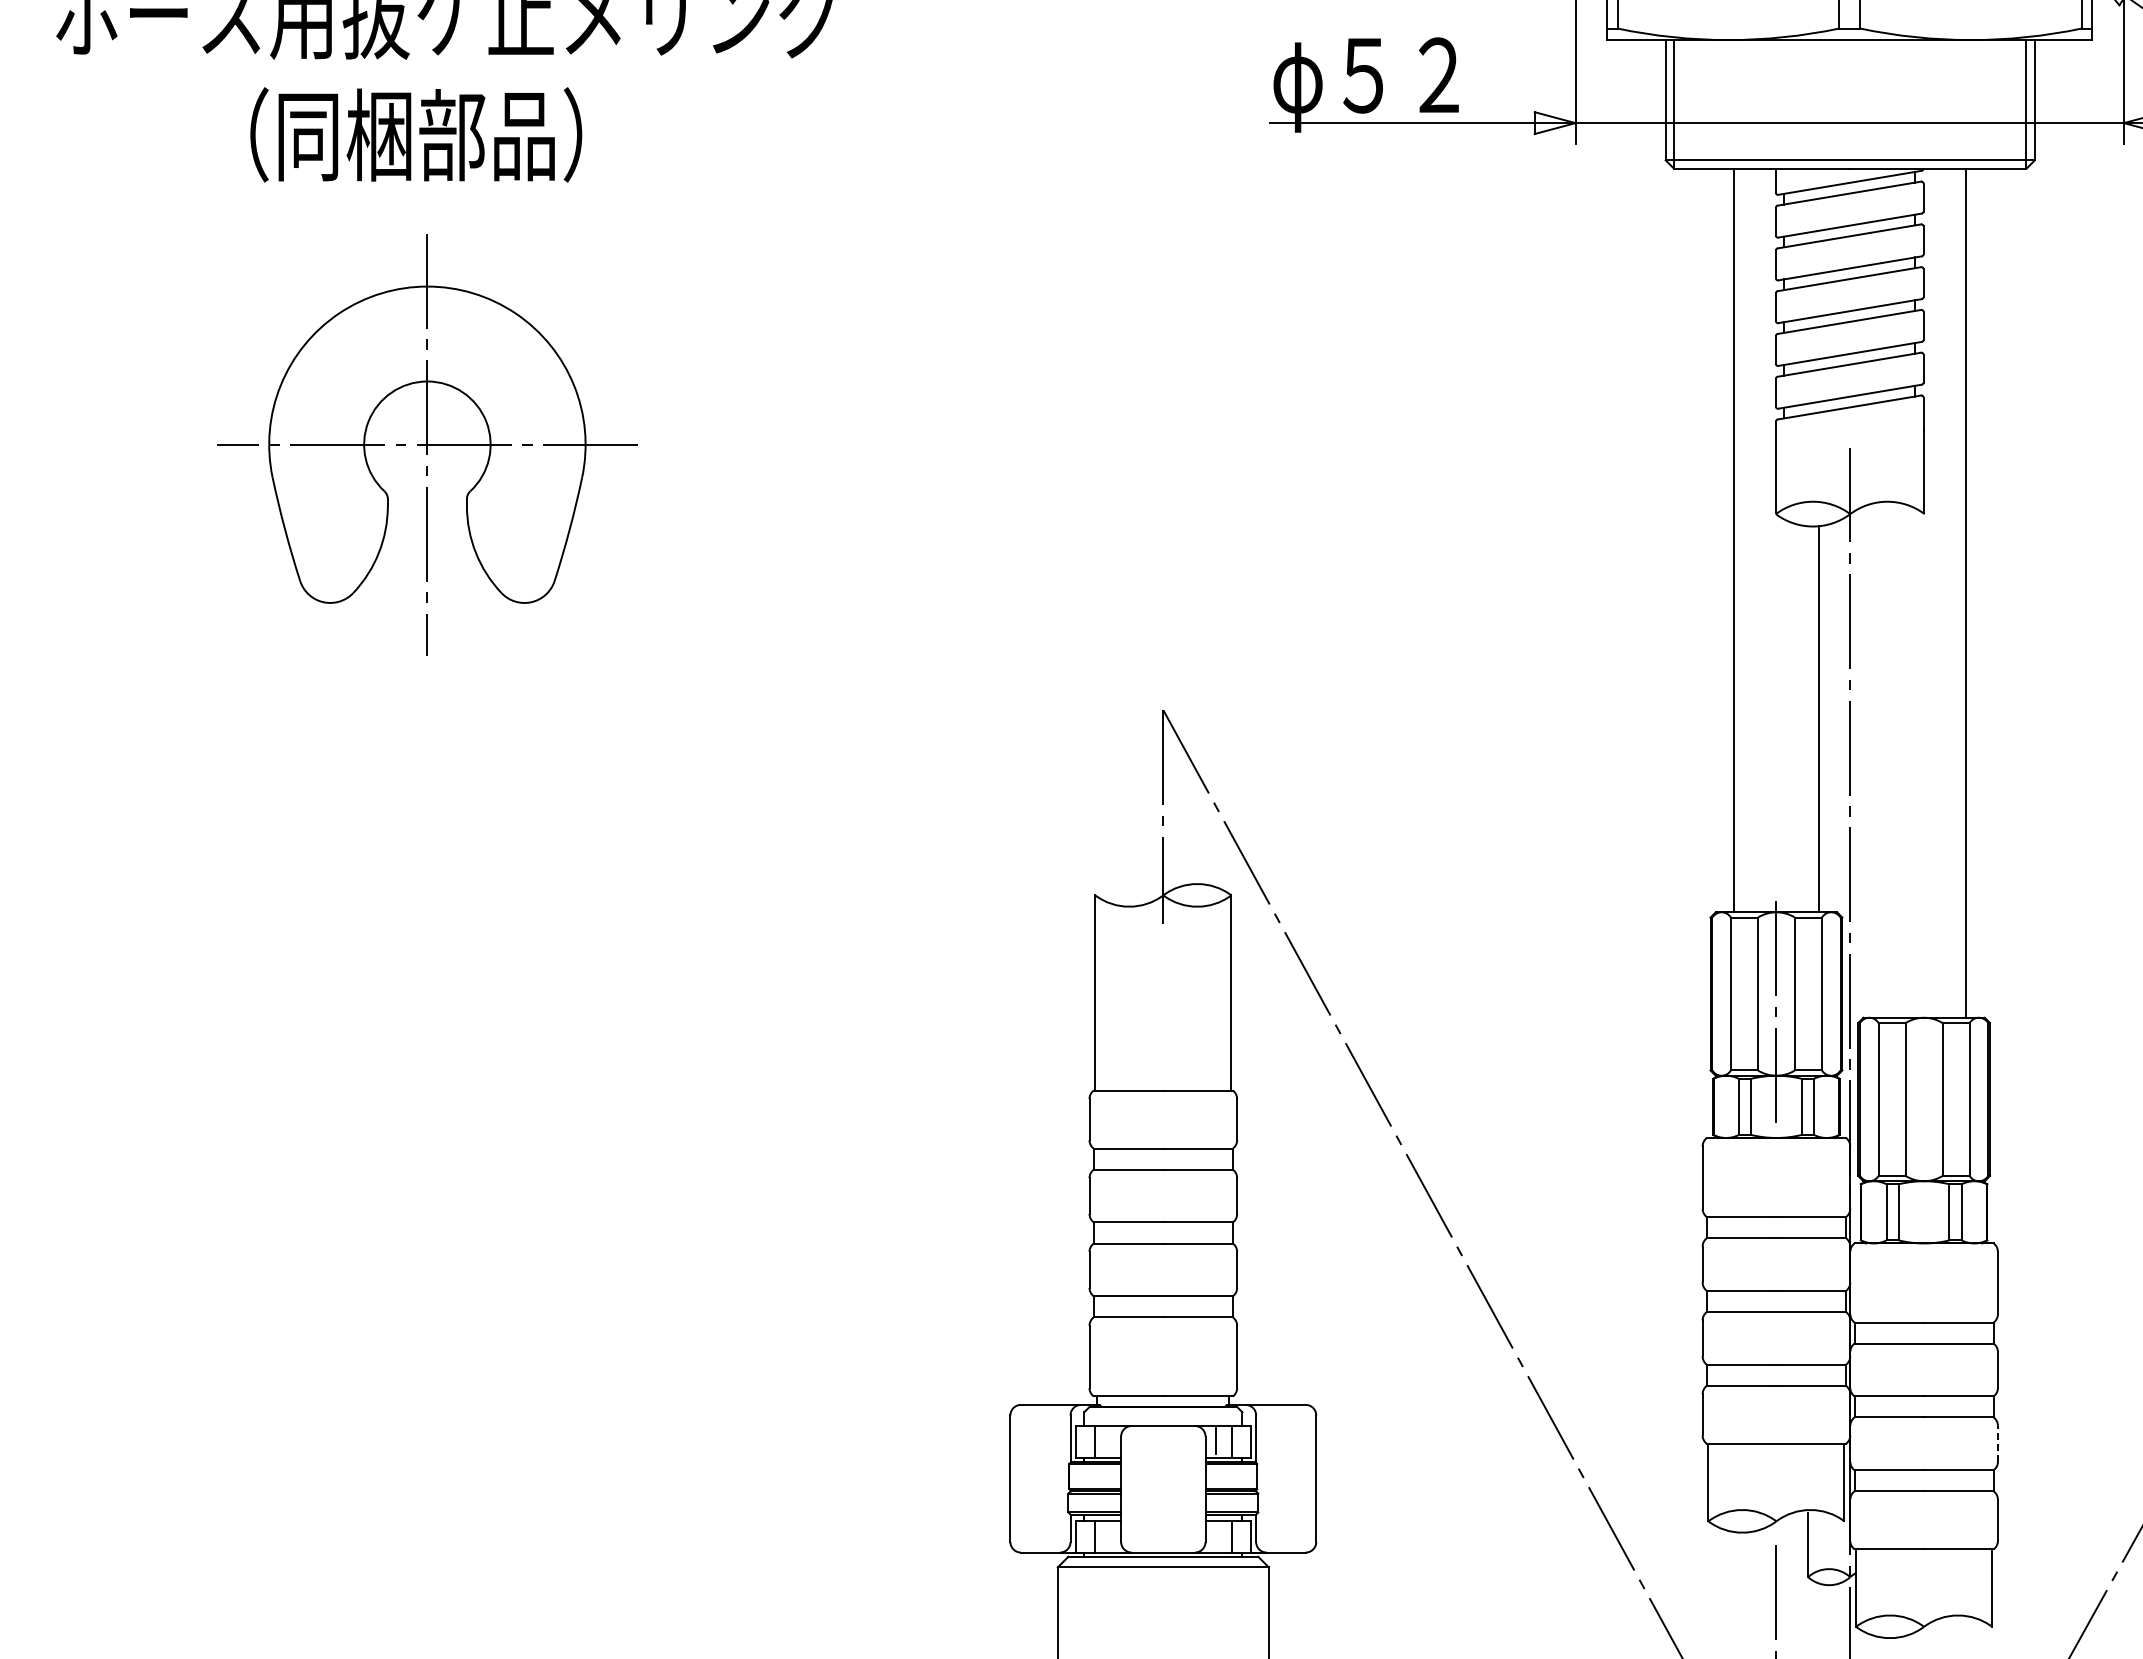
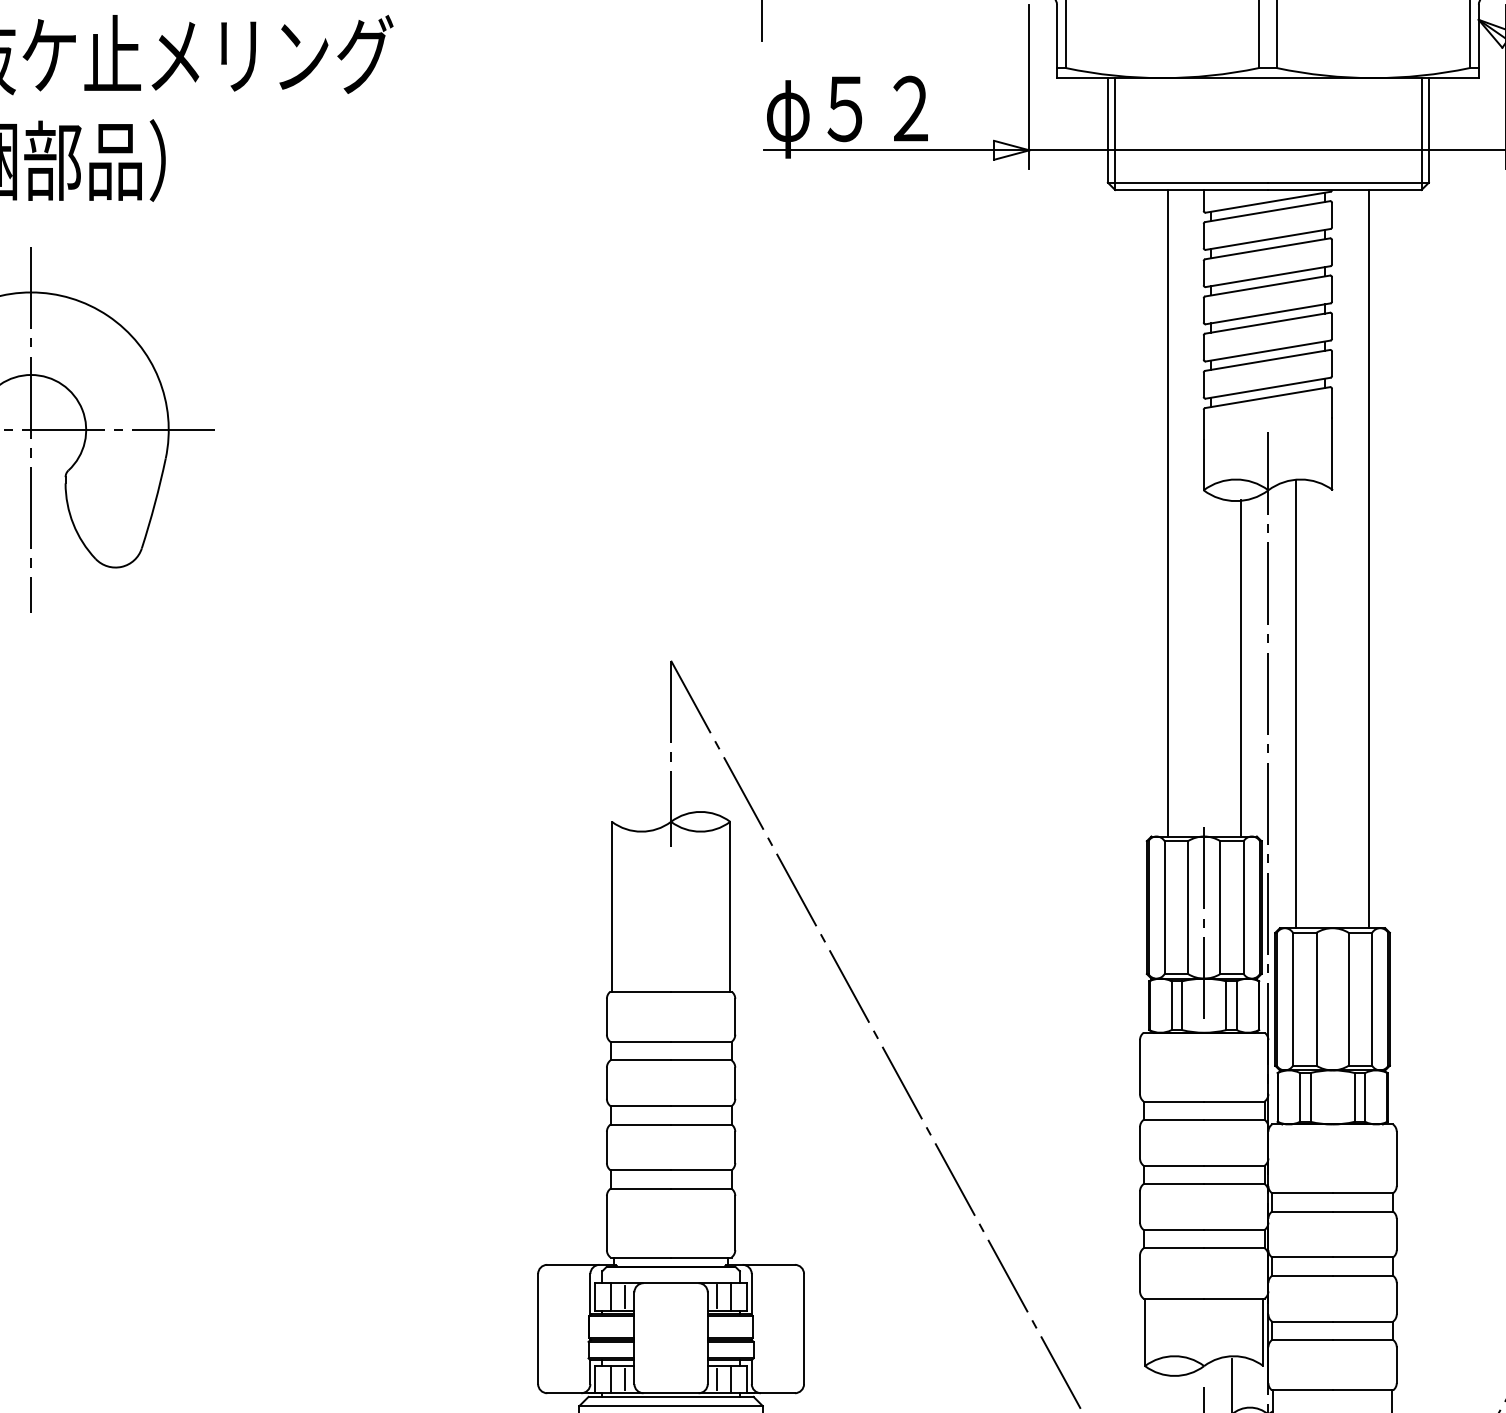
line: (1881, 759) -> (1295, 703), added
line: (1110, 1441) -> (625, 1296), added
line: (1997, 1443) -> (1396, 1298), dashed -> solid
line: (1110, 1537) -> (625, 1380), added
line: (1216, 1537) -> (717, 1380), added

